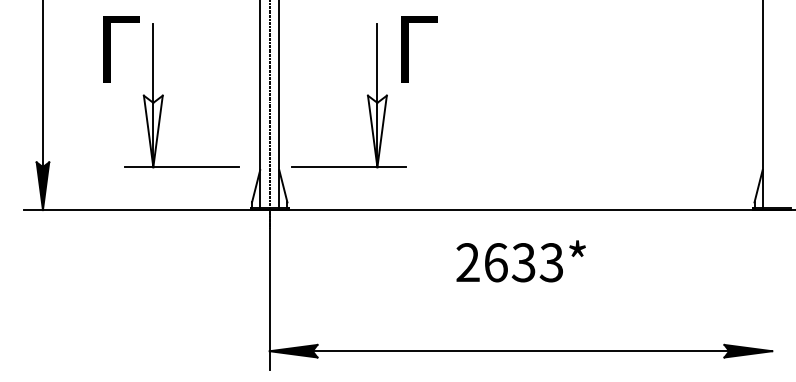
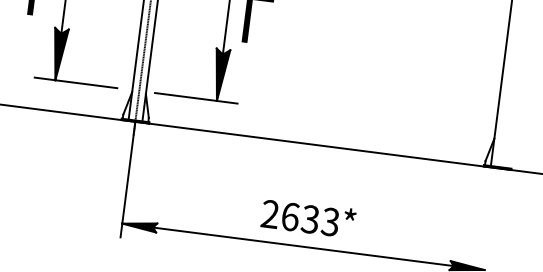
fill: (152, 131) -> (58, 54), added
fill: (377, 131) -> (220, 75), added
text: (520, 261) -> (308, 218), moved

